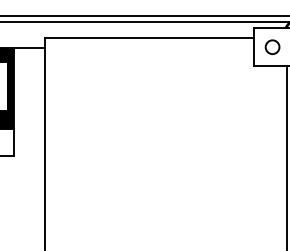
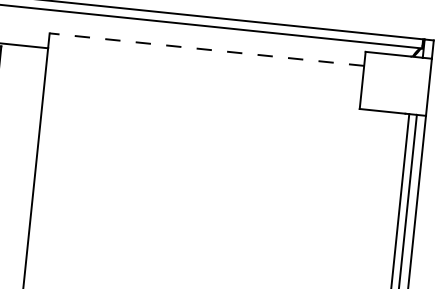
line: (149, 37) -> (206, 49), solid -> dashed
circle: (272, 46) -> (390, 82), removed

